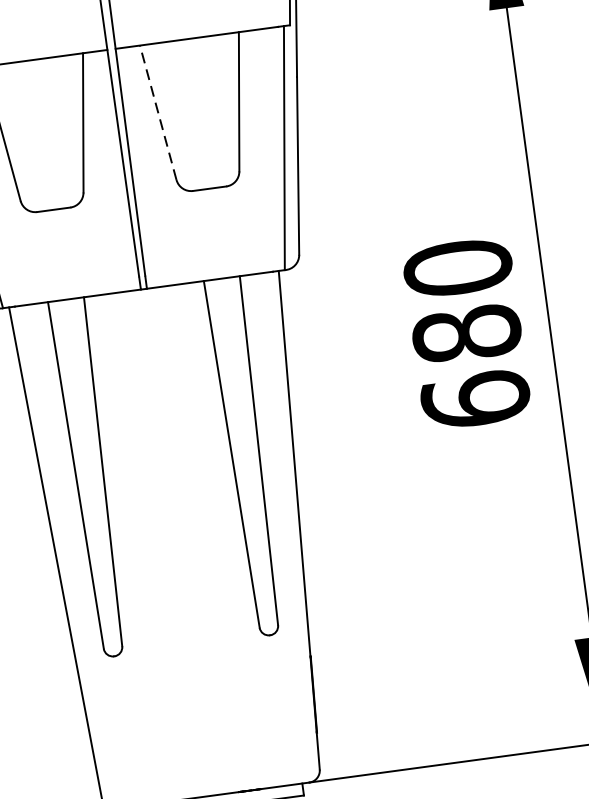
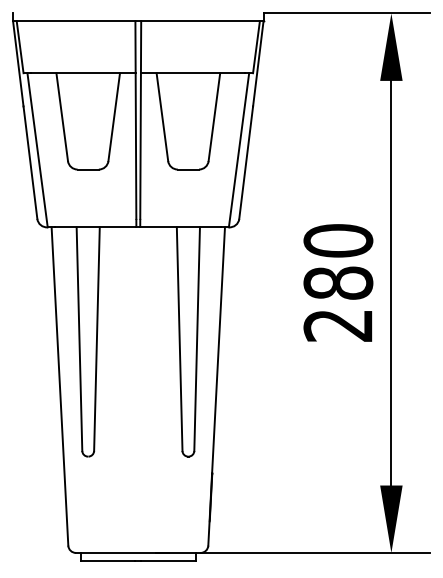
line: (158, 111) -> (162, 116), dashed -> solid
text: (475, 398) -> (338, 324), 680 -> 280

